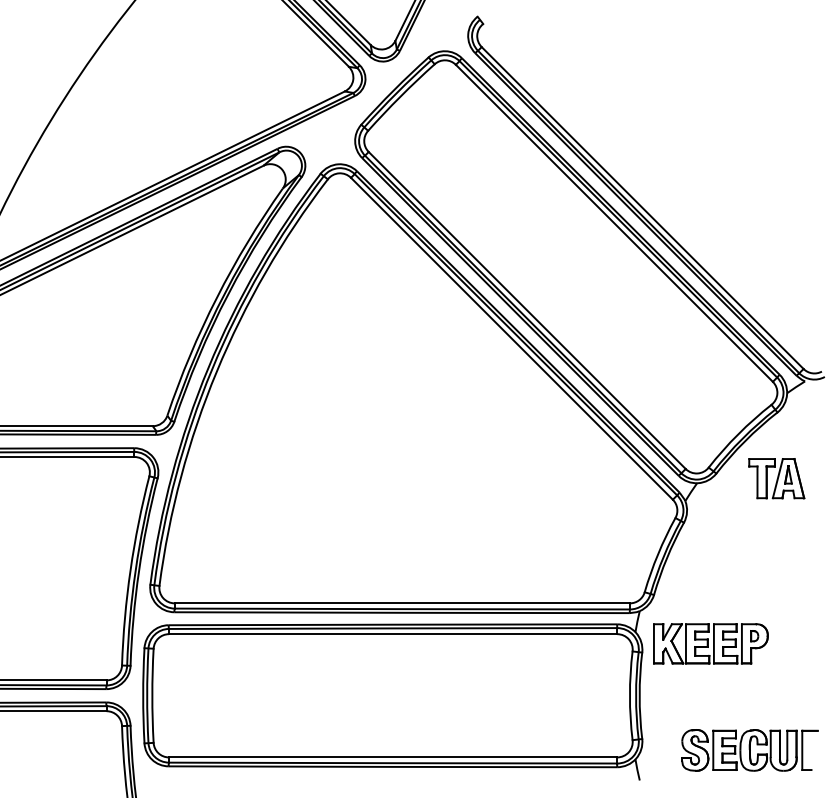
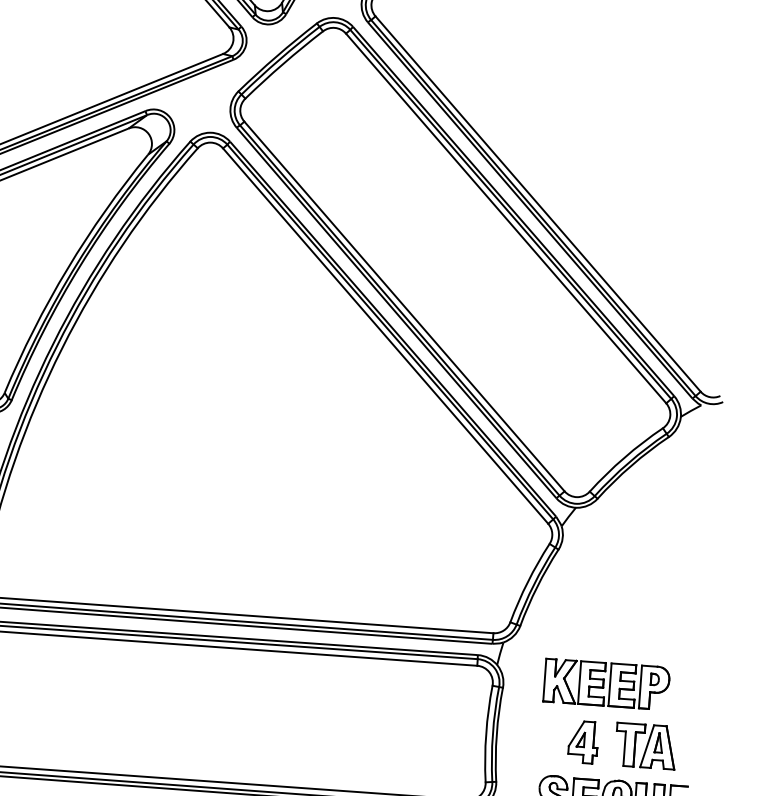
part: (776, 478) -> (645, 746), moved
part: (710, 643) -> (606, 684), moved
part: (719, 697) -> (583, 742), added

